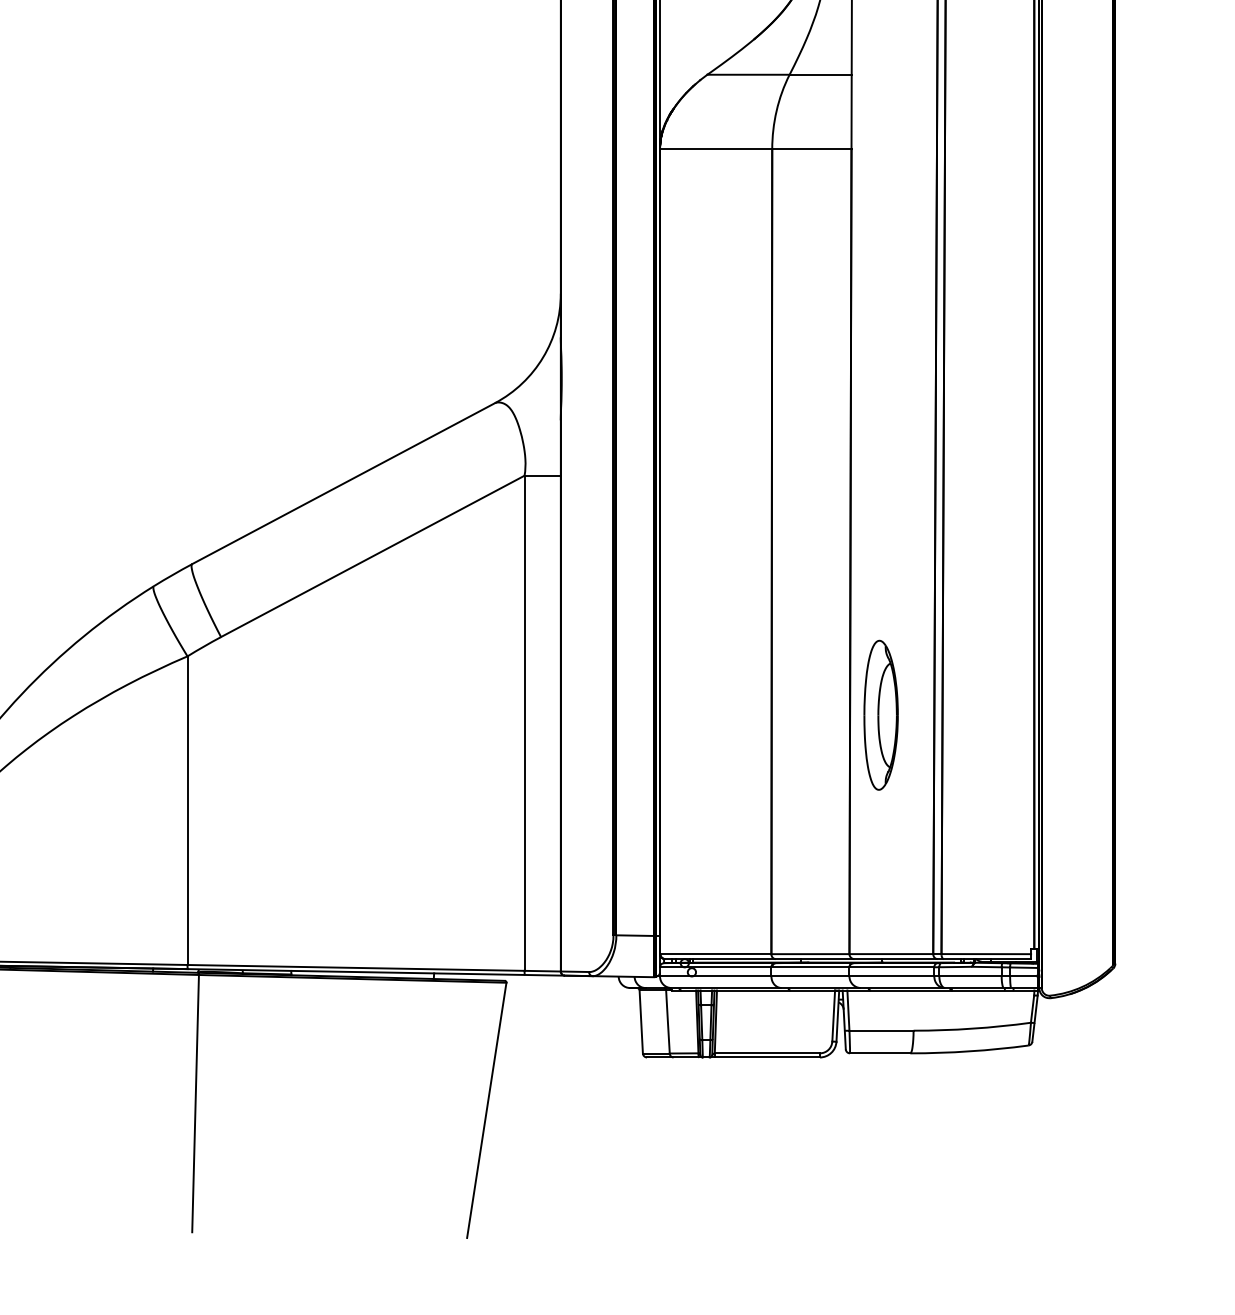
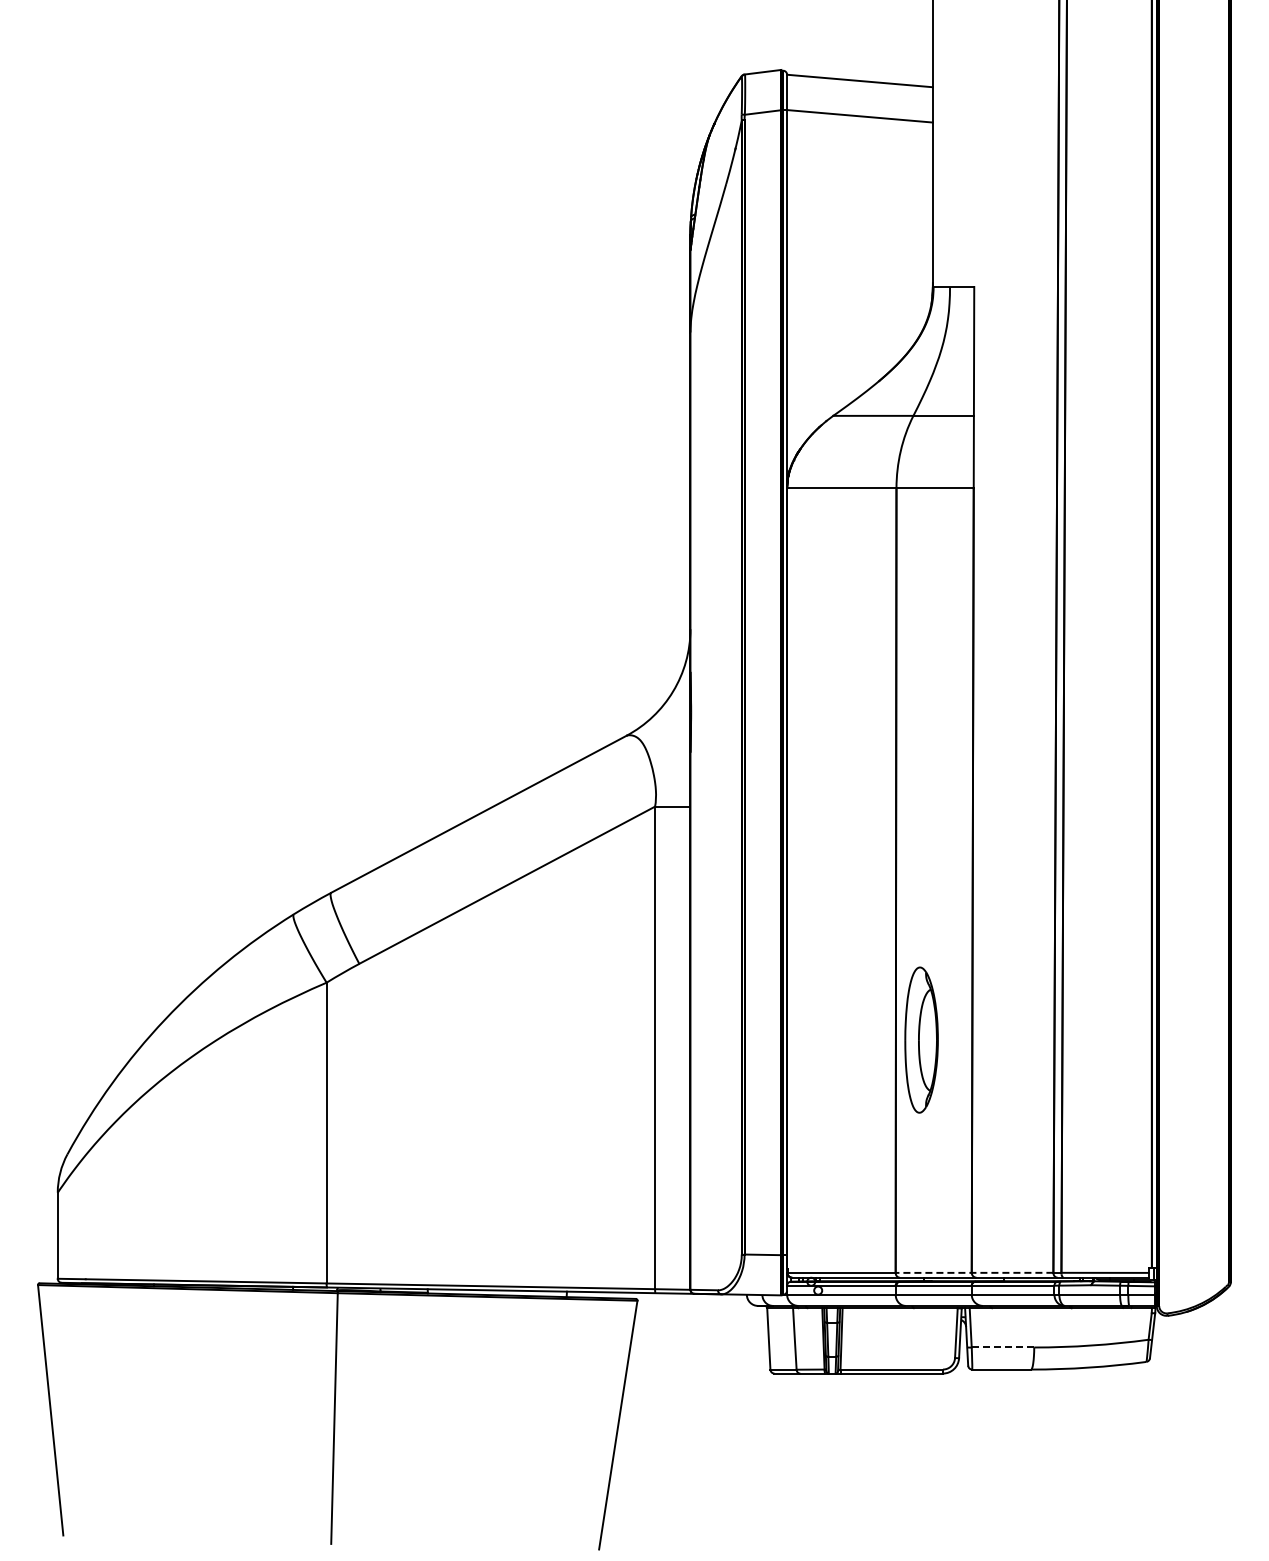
part: (881, 714) -> (921, 1039), moved
line: (852, 953) -> (974, 1272), solid -> dashed
line: (882, 1030) -> (1003, 1347), solid -> dashed

